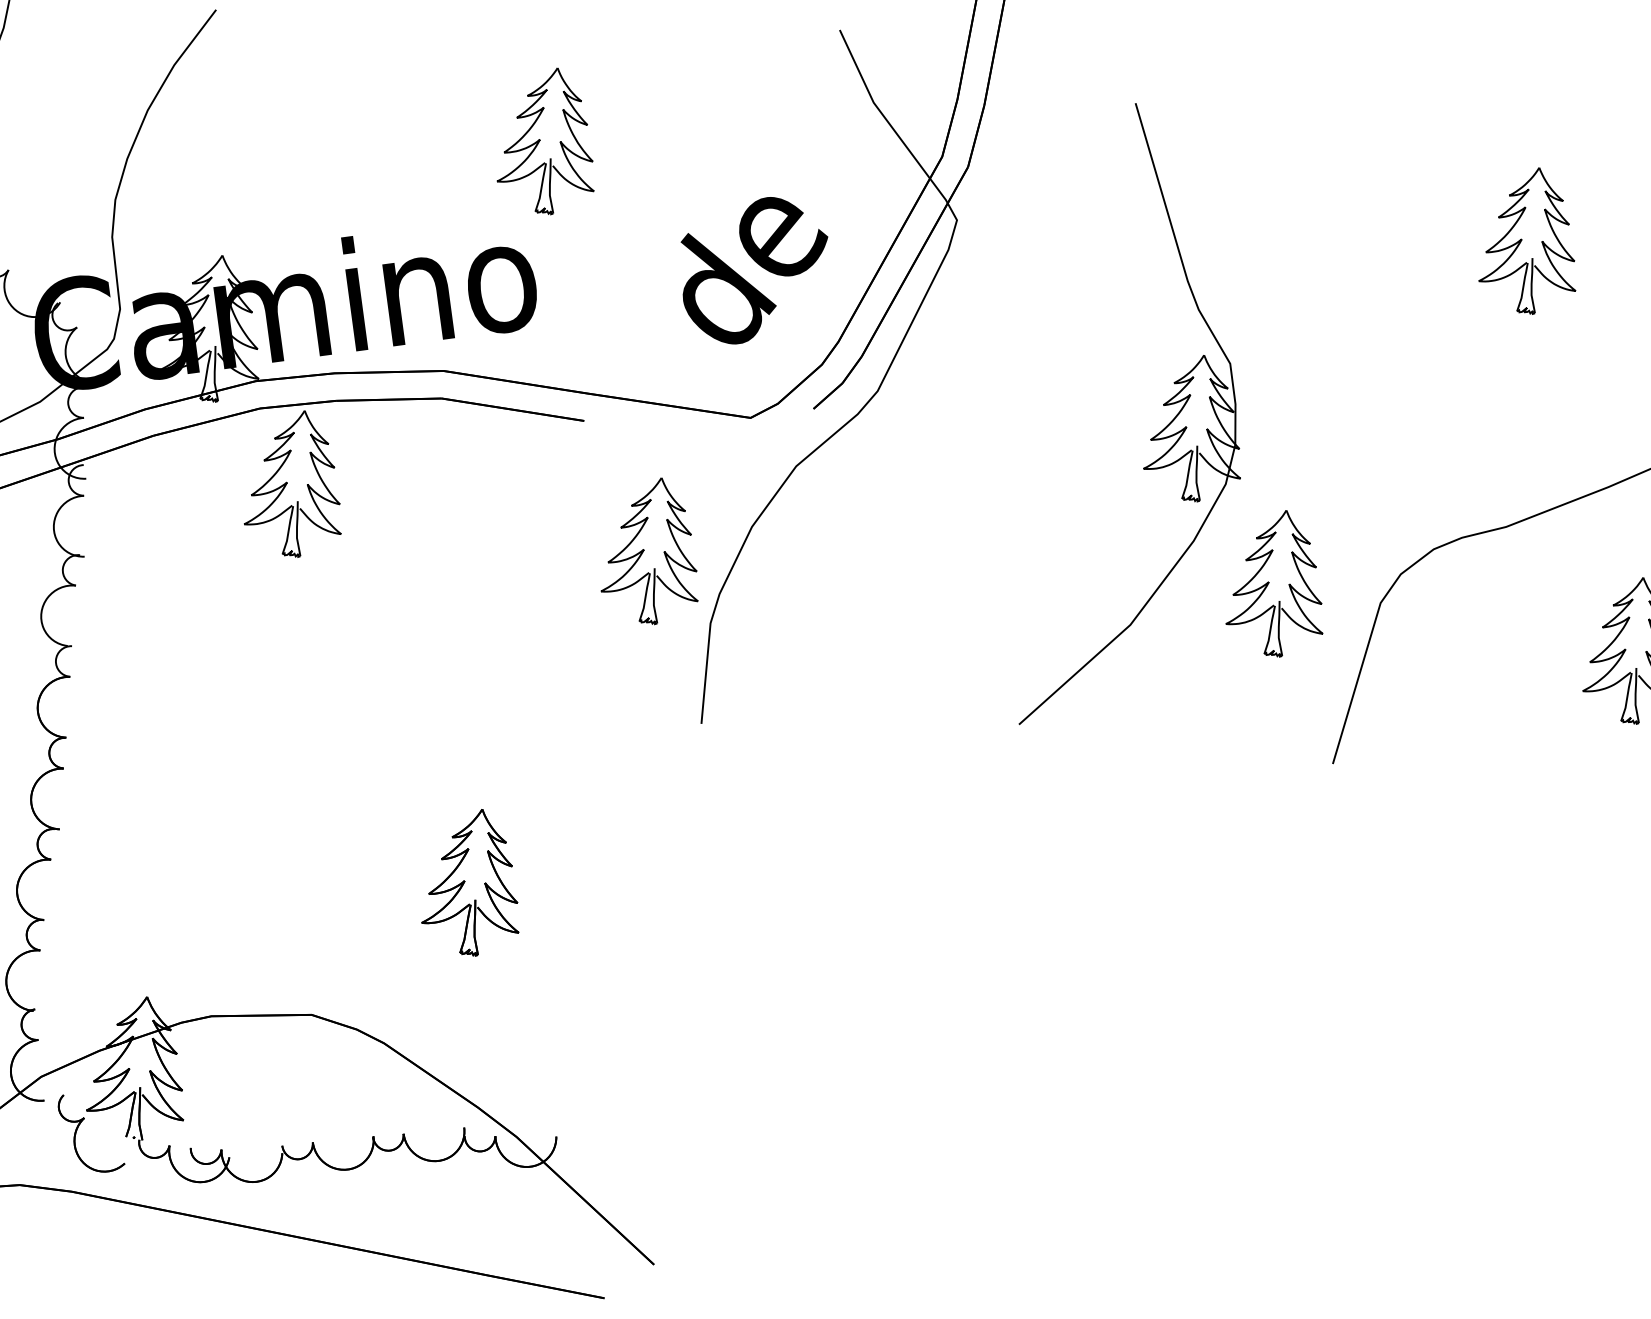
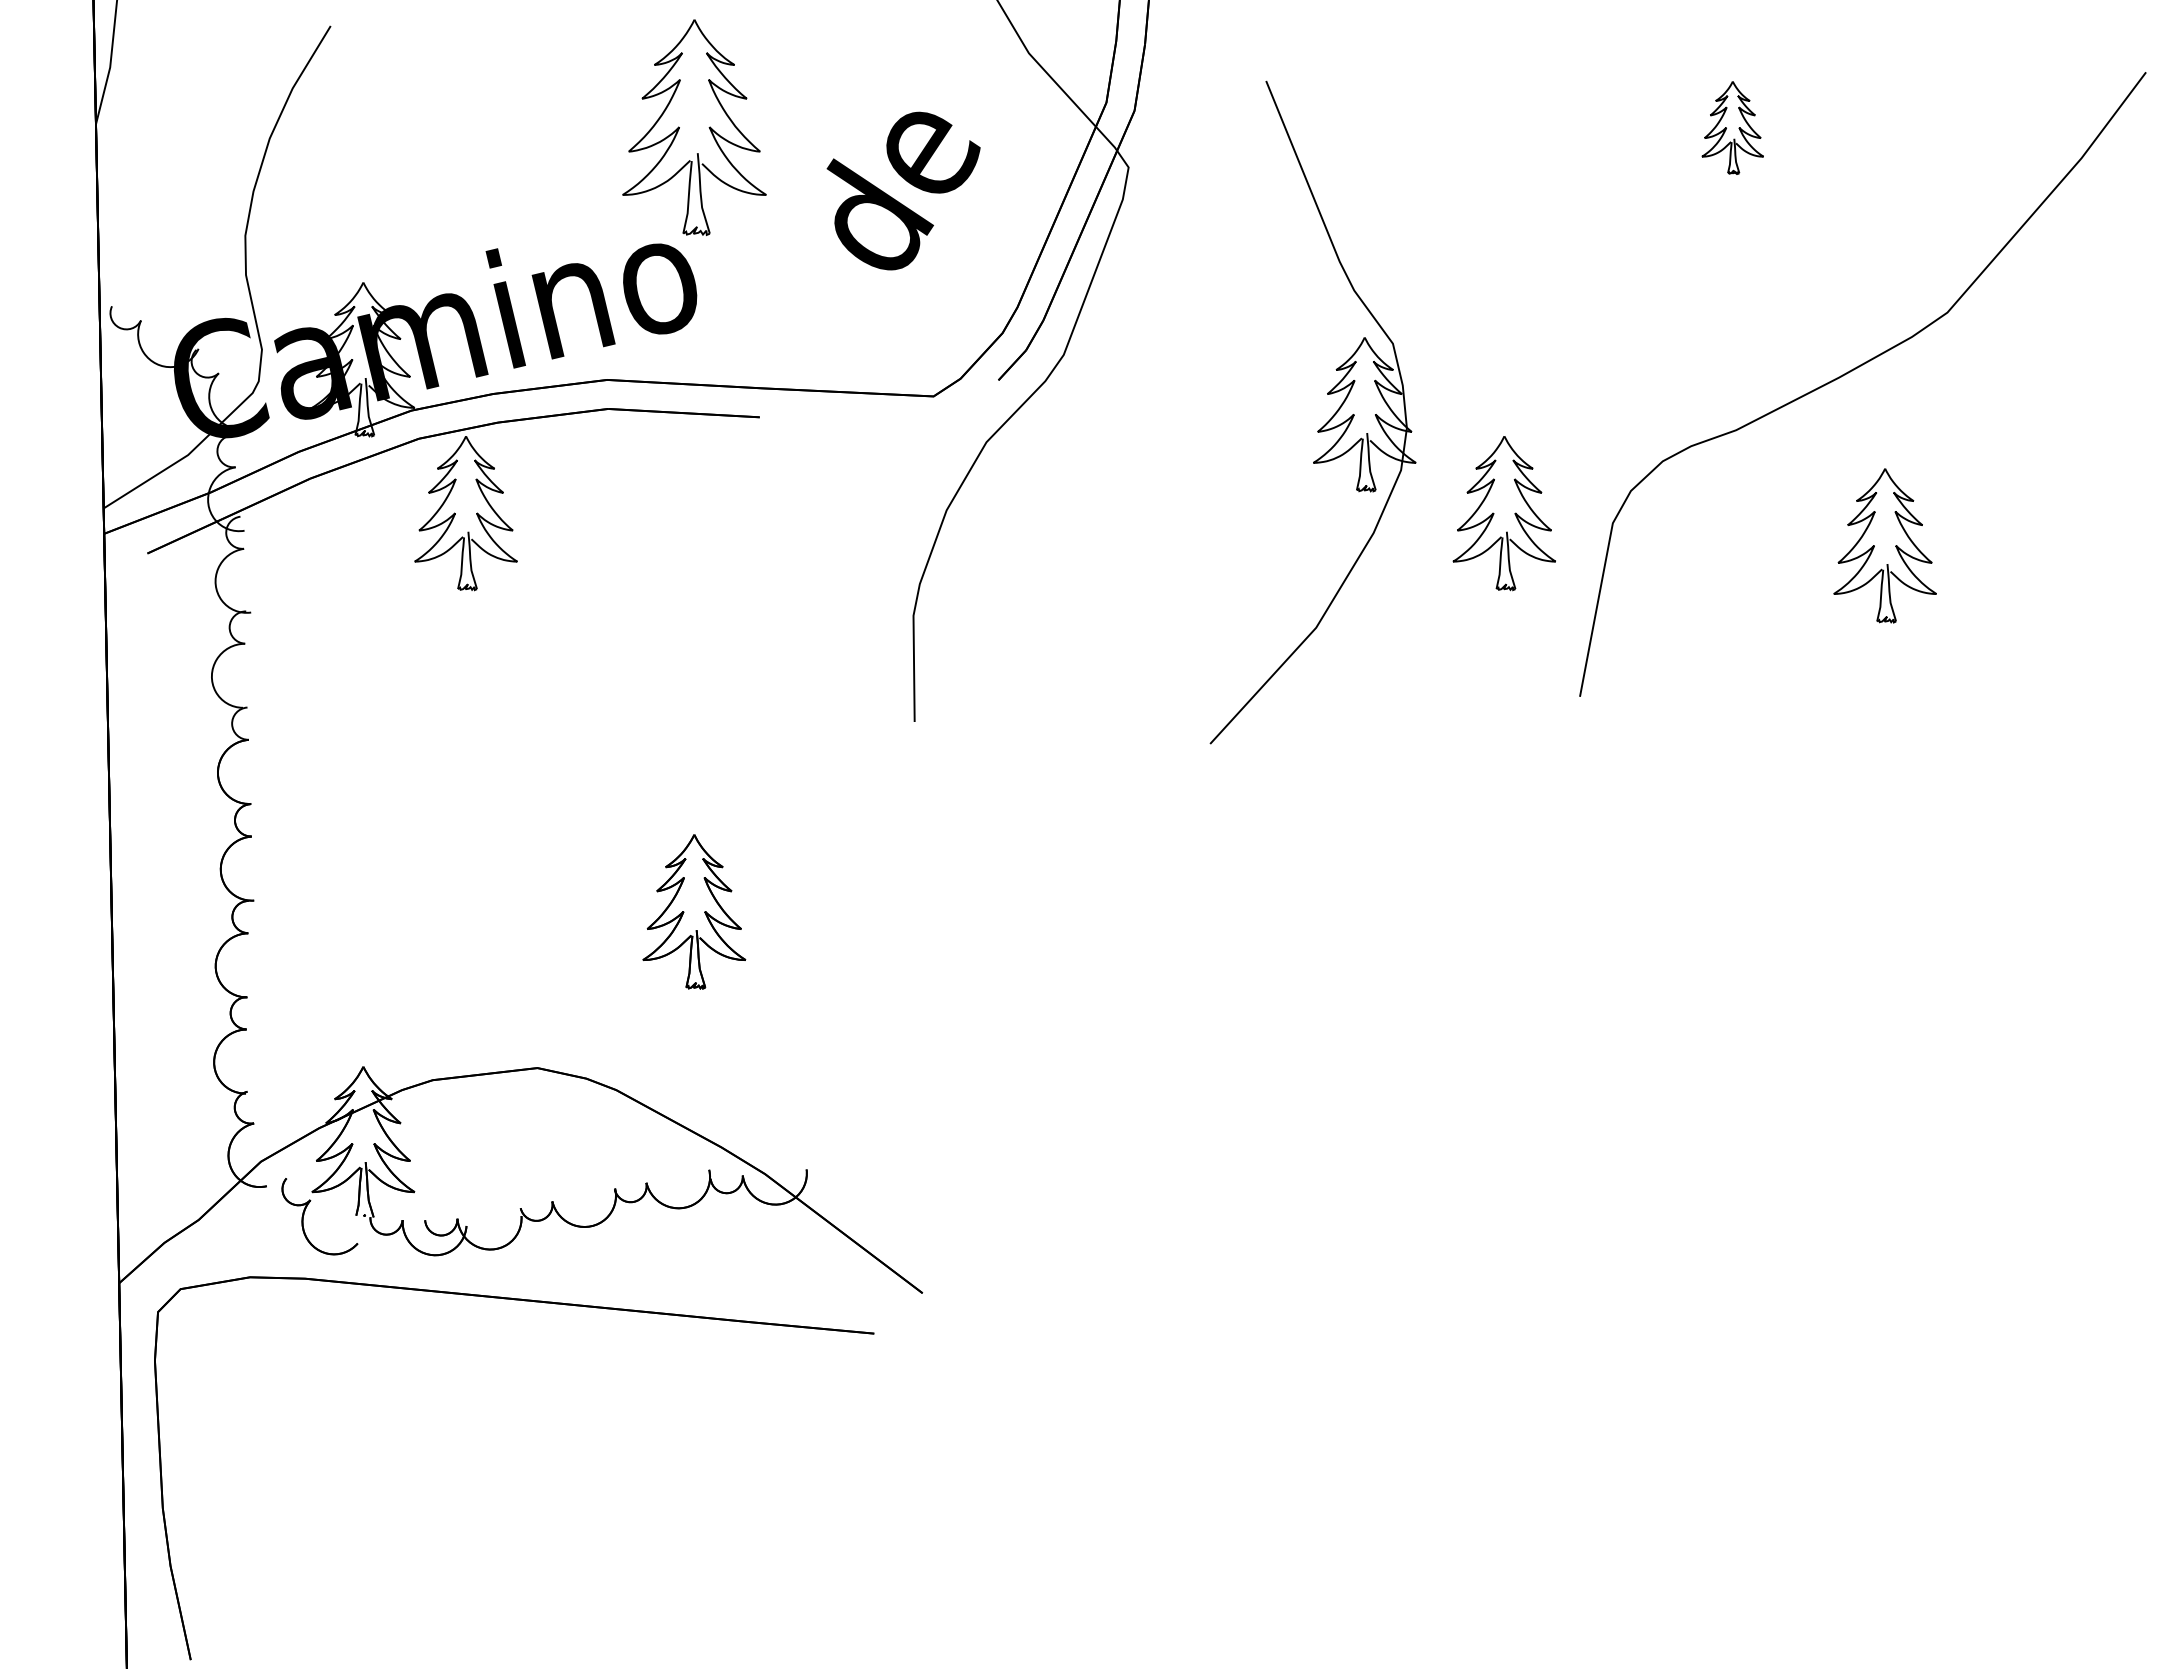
part: (549, 140) -> (693, 127), size x1.4
part: (1531, 240) -> (1732, 127), size x0.6
text: (751, 269) -> (903, 190), moved
part: (1157, 433) -> (1324, 424), moved
part: (653, 550) -> (846, 545), removed

